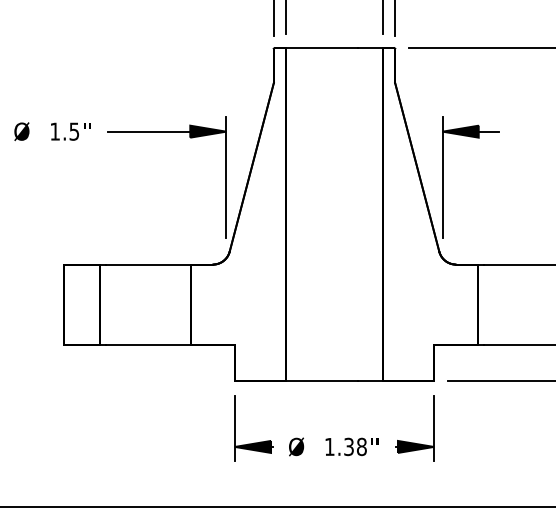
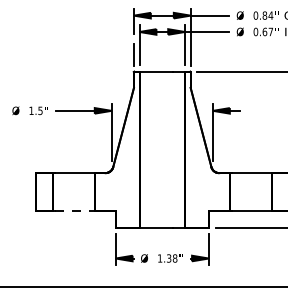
line: (149, 344) -> (75, 210), solid -> dashed

